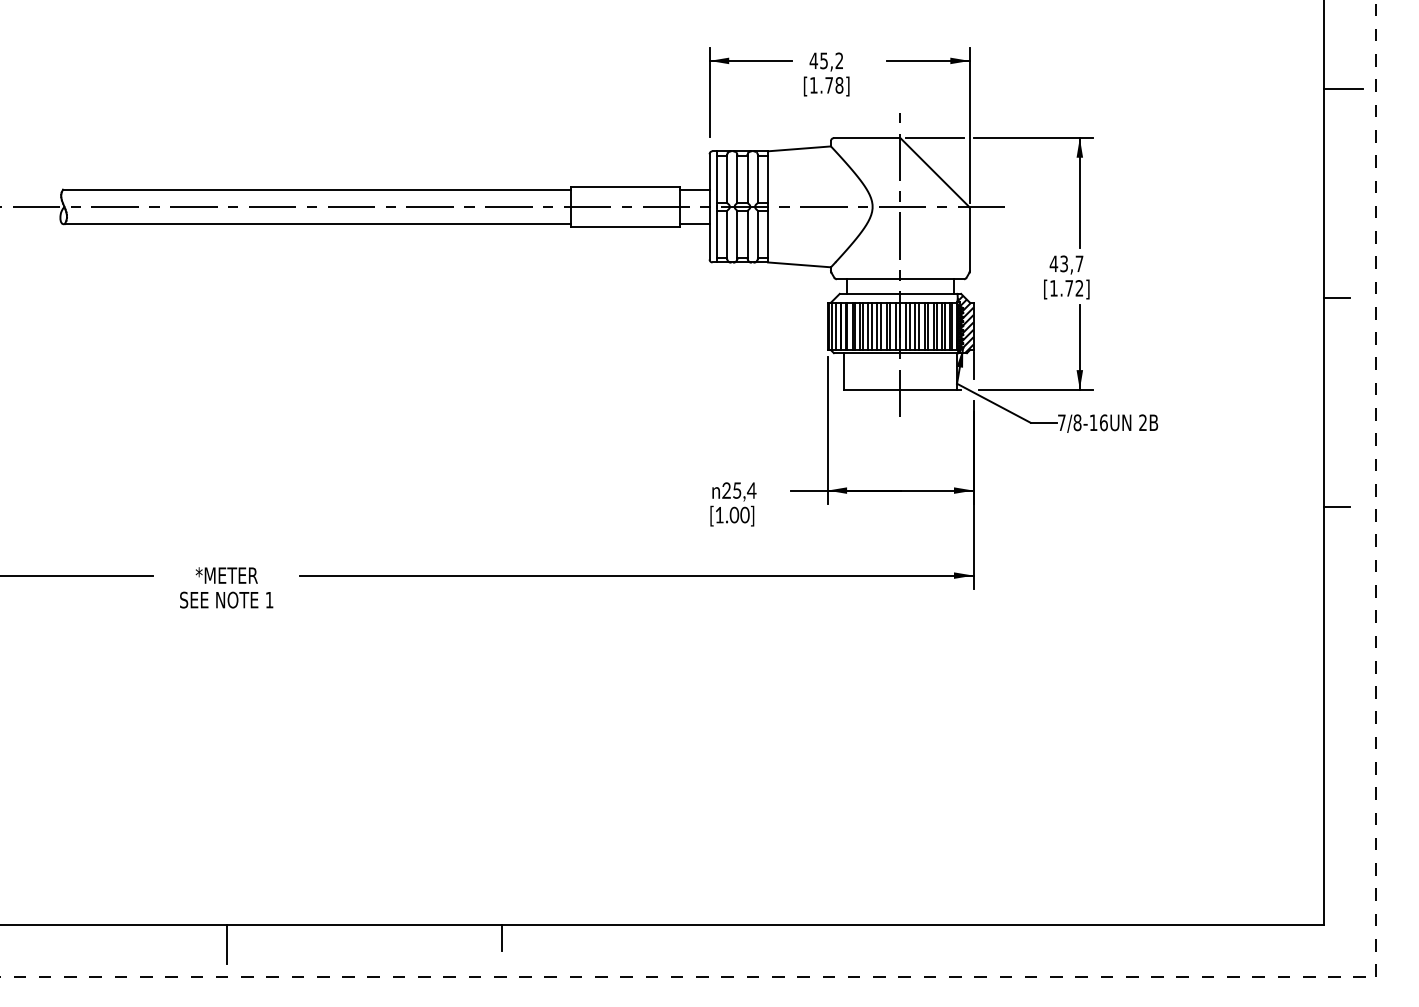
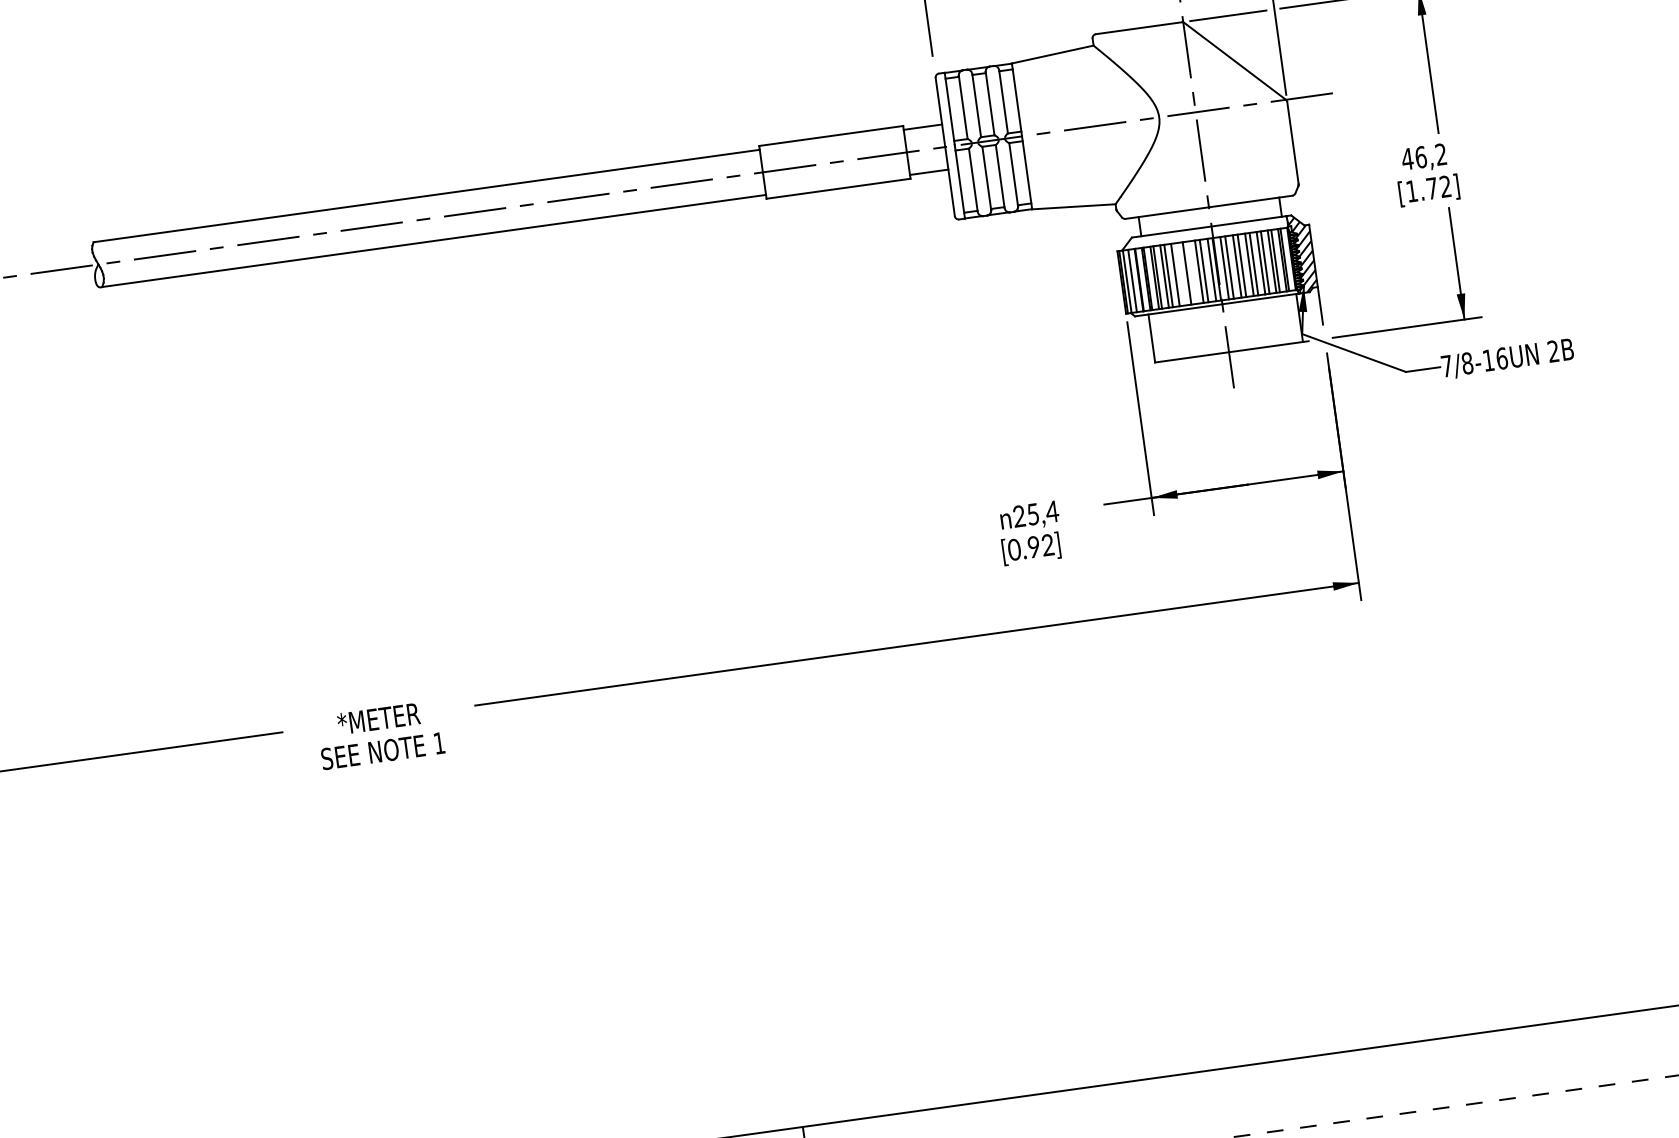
text: (1071, 263) -> (1430, 155), 43,7 -> 46,2
line: (871, 326) -> (1179, 274), removed
line: (880, 326) -> (1191, 272), removed
text: (731, 514) -> (1030, 546), [1.00] -> [0.92]

